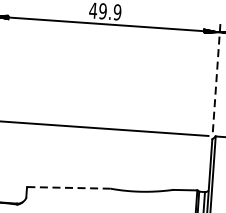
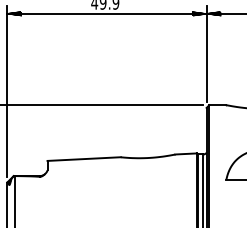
line: (216, 77) -> (206, 53), dashed -> solid
line: (69, 188) -> (84, 159), dashed -> solid

